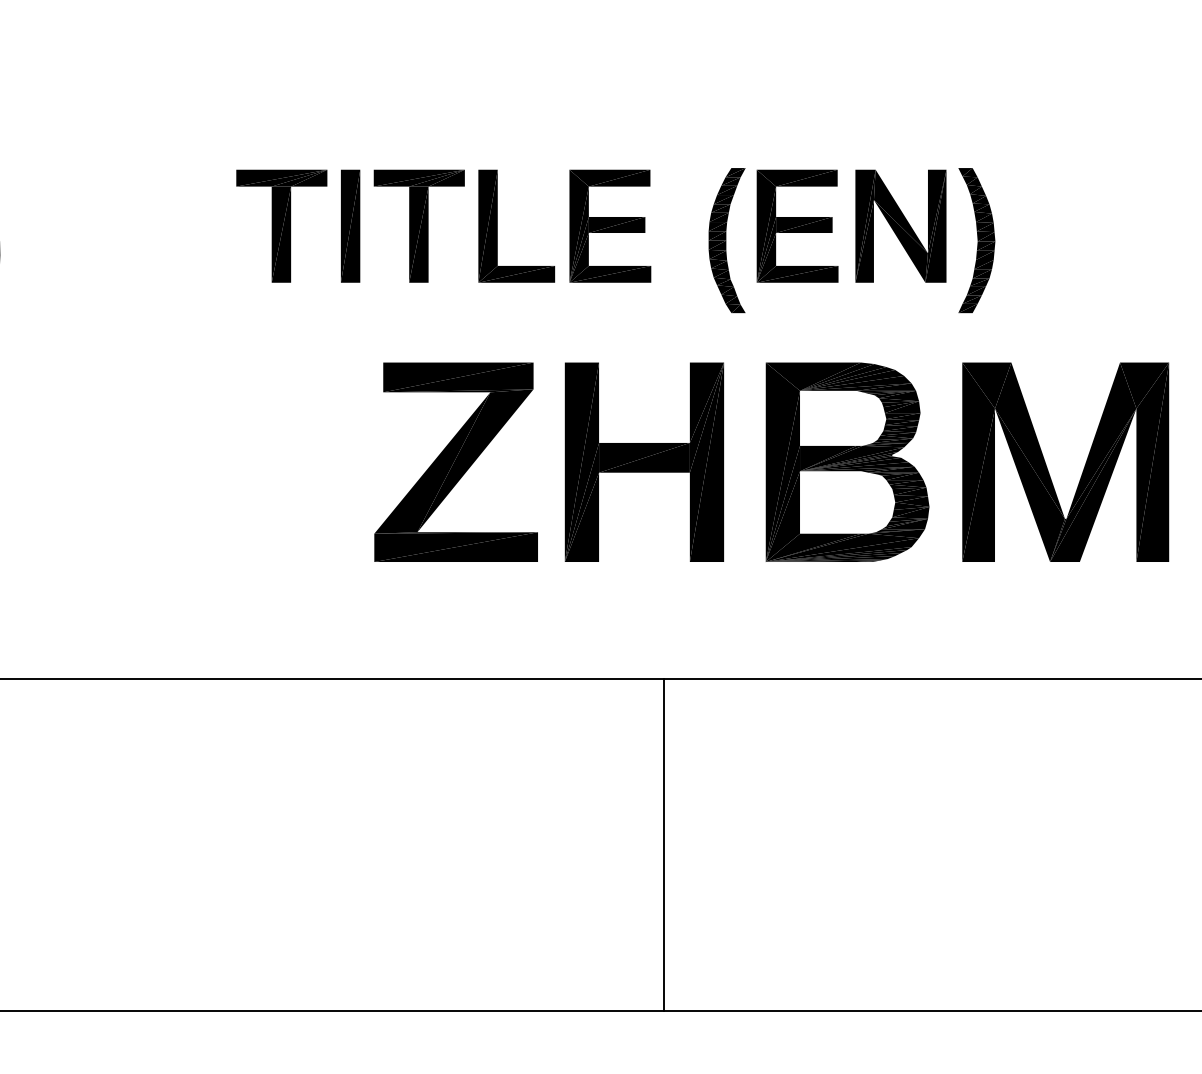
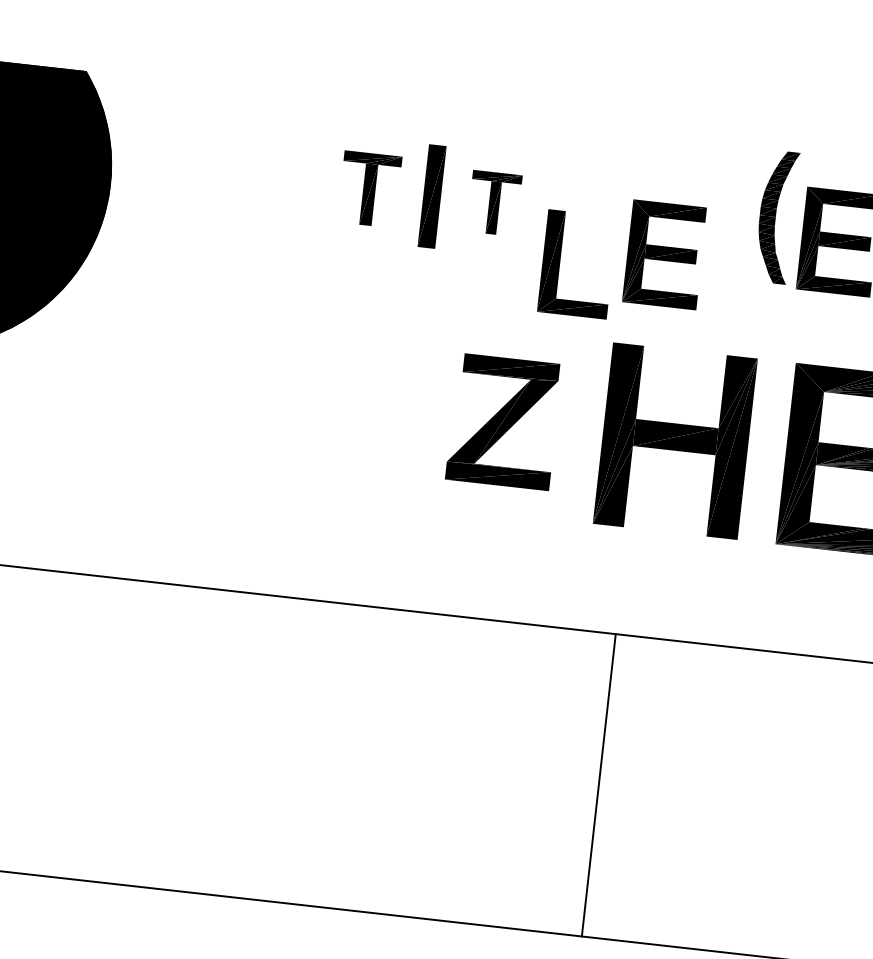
part: (281, 225) -> (369, 188), size x0.7
part: (418, 225) -> (493, 202), size x0.6
part: (497, 225) -> (560, 261), moved
part: (610, 225) -> (665, 254), moved
part: (726, 240) -> (776, 216), moved
part: (455, 461) -> (503, 421), size x0.7
line: (664, 845) -> (598, 785), moved

